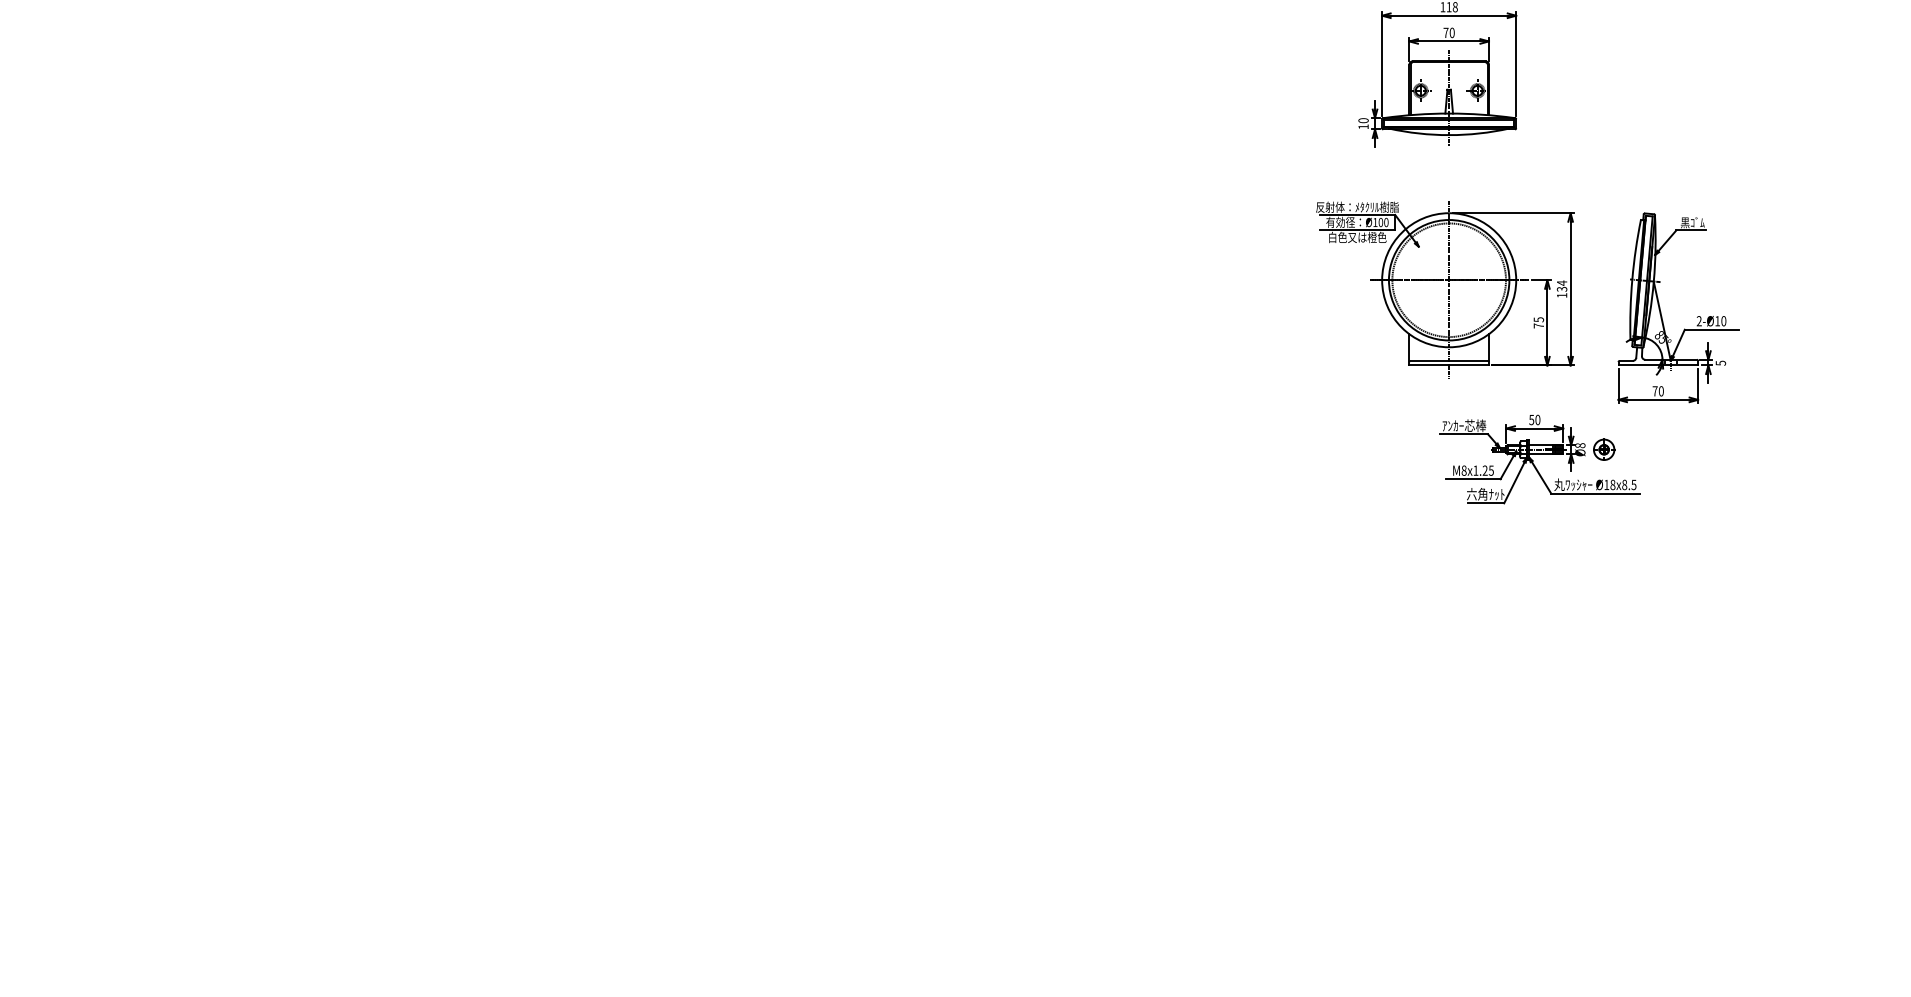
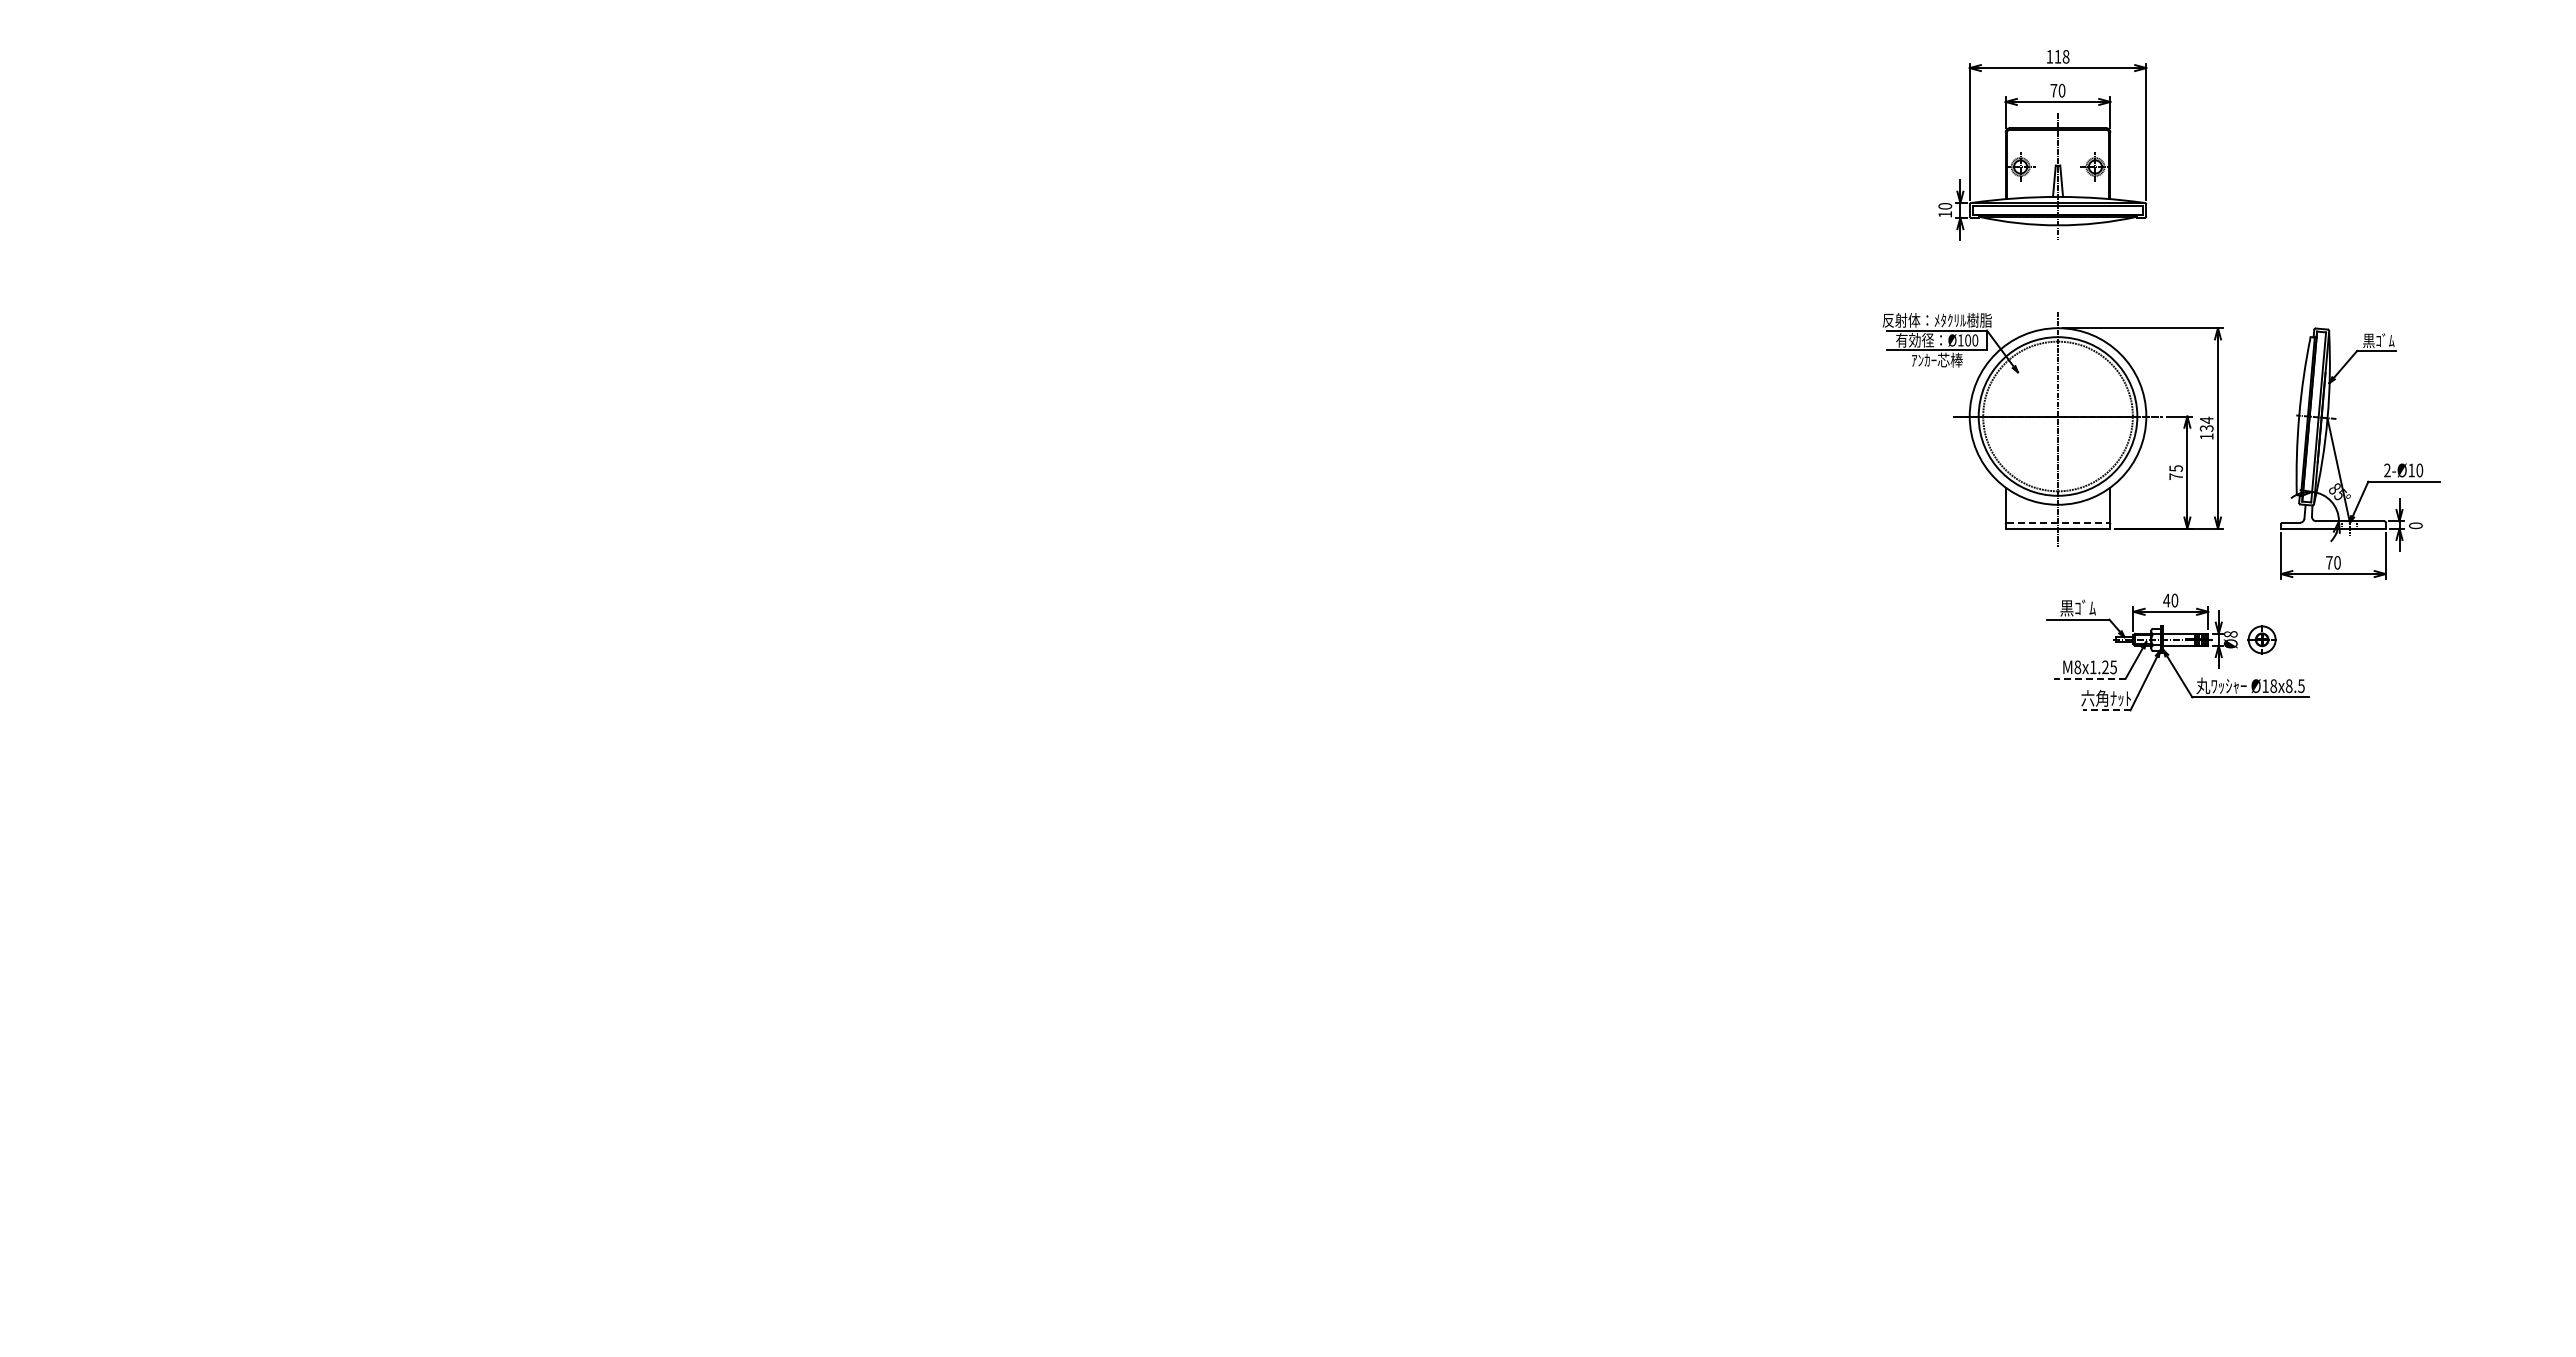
text: (1357, 236) -> (1937, 359), 白色又は橙色 -> ｱﾝｶｰ芯棒
line: (1449, 360) -> (2058, 522), solid -> dashed
text: (1720, 363) -> (2415, 525), 5 -> 0
text: (1531, 419) -> (2166, 600), 50 -> 40
text: (1463, 425) -> (2077, 607), ｱﾝｶｰ芯棒 -> 黒ｺﾞﾑ
line: (1473, 479) -> (2089, 678), solid -> dashed
line: (1485, 503) -> (2106, 710), solid -> dashed

